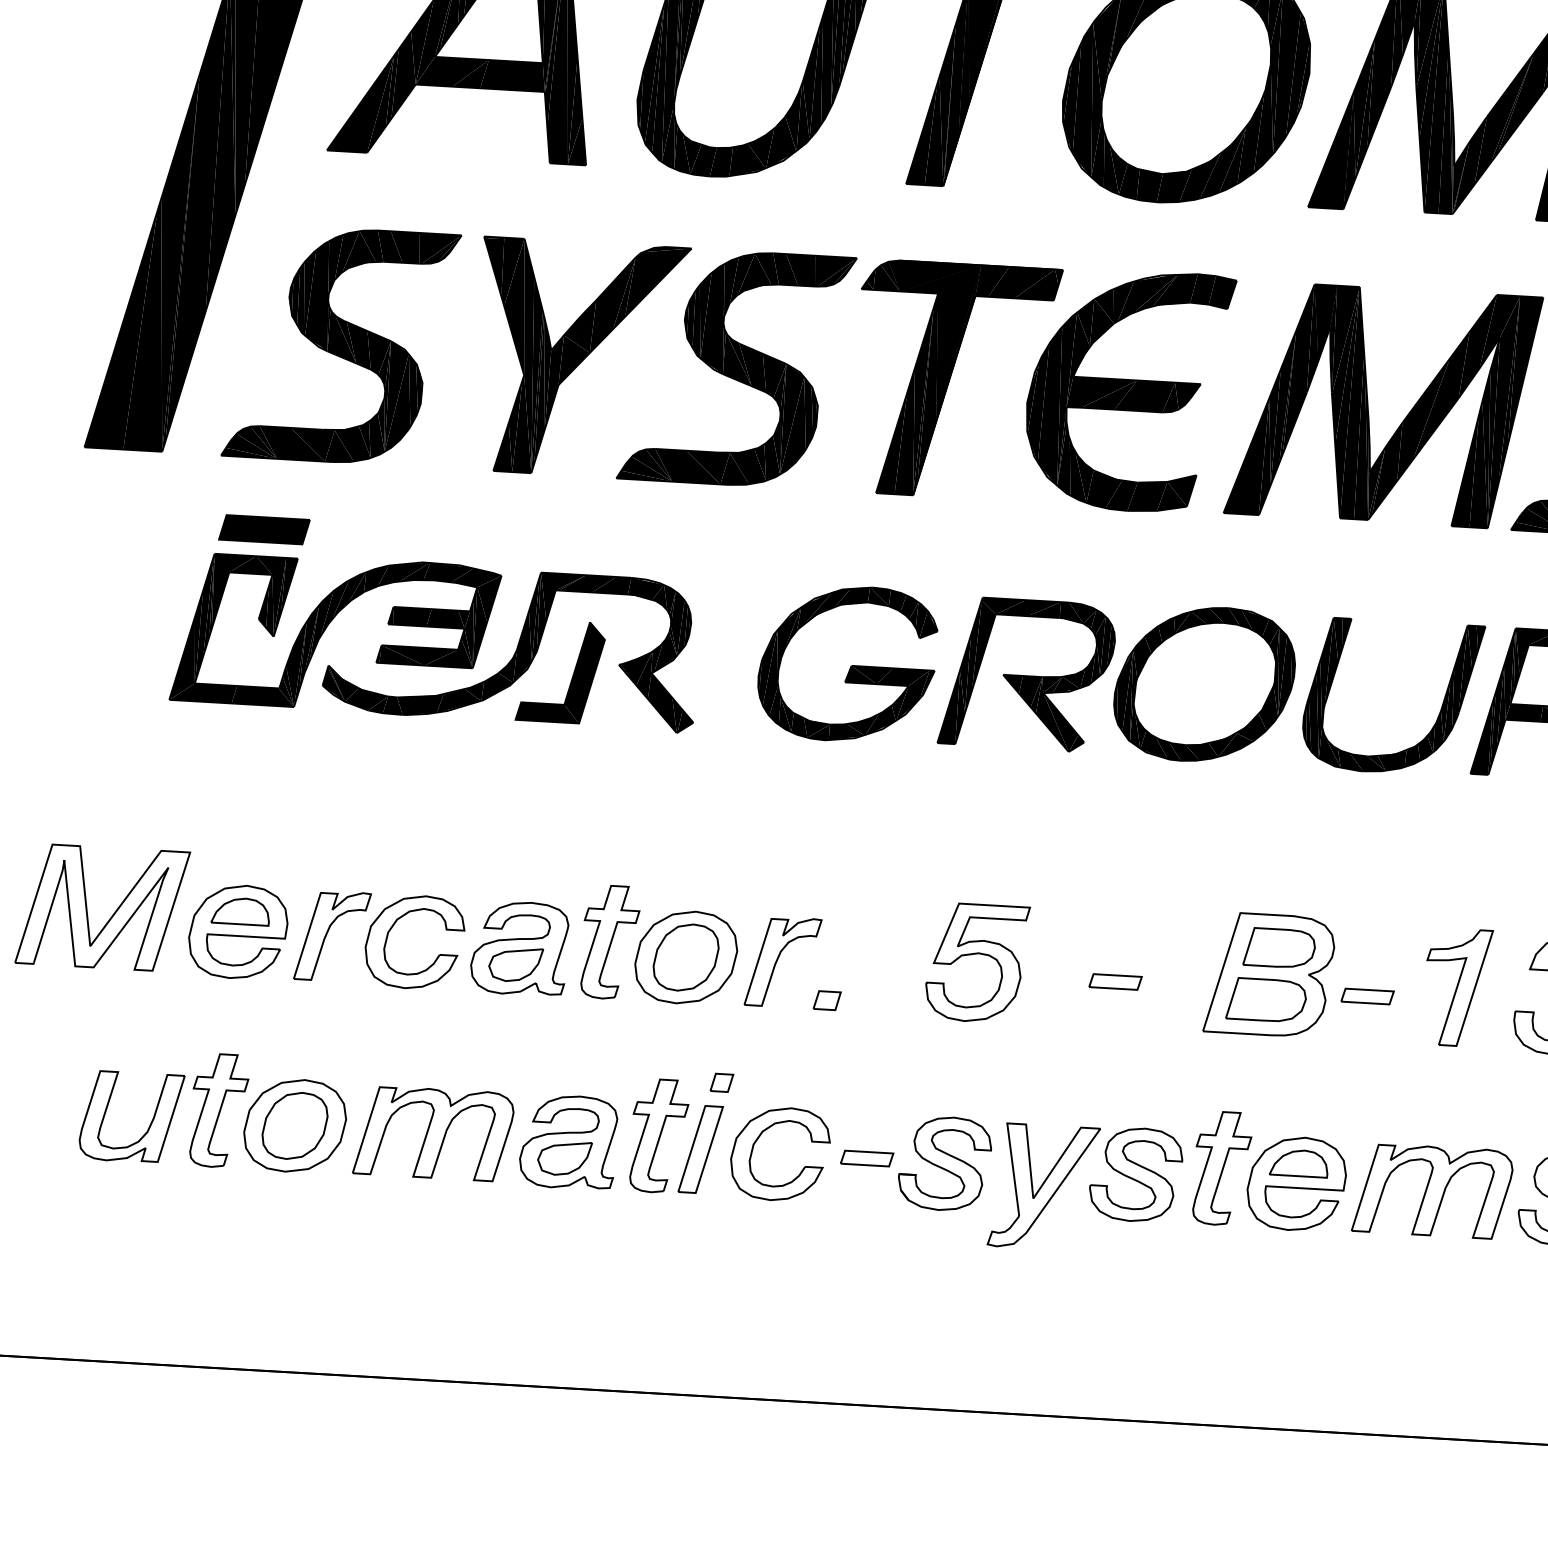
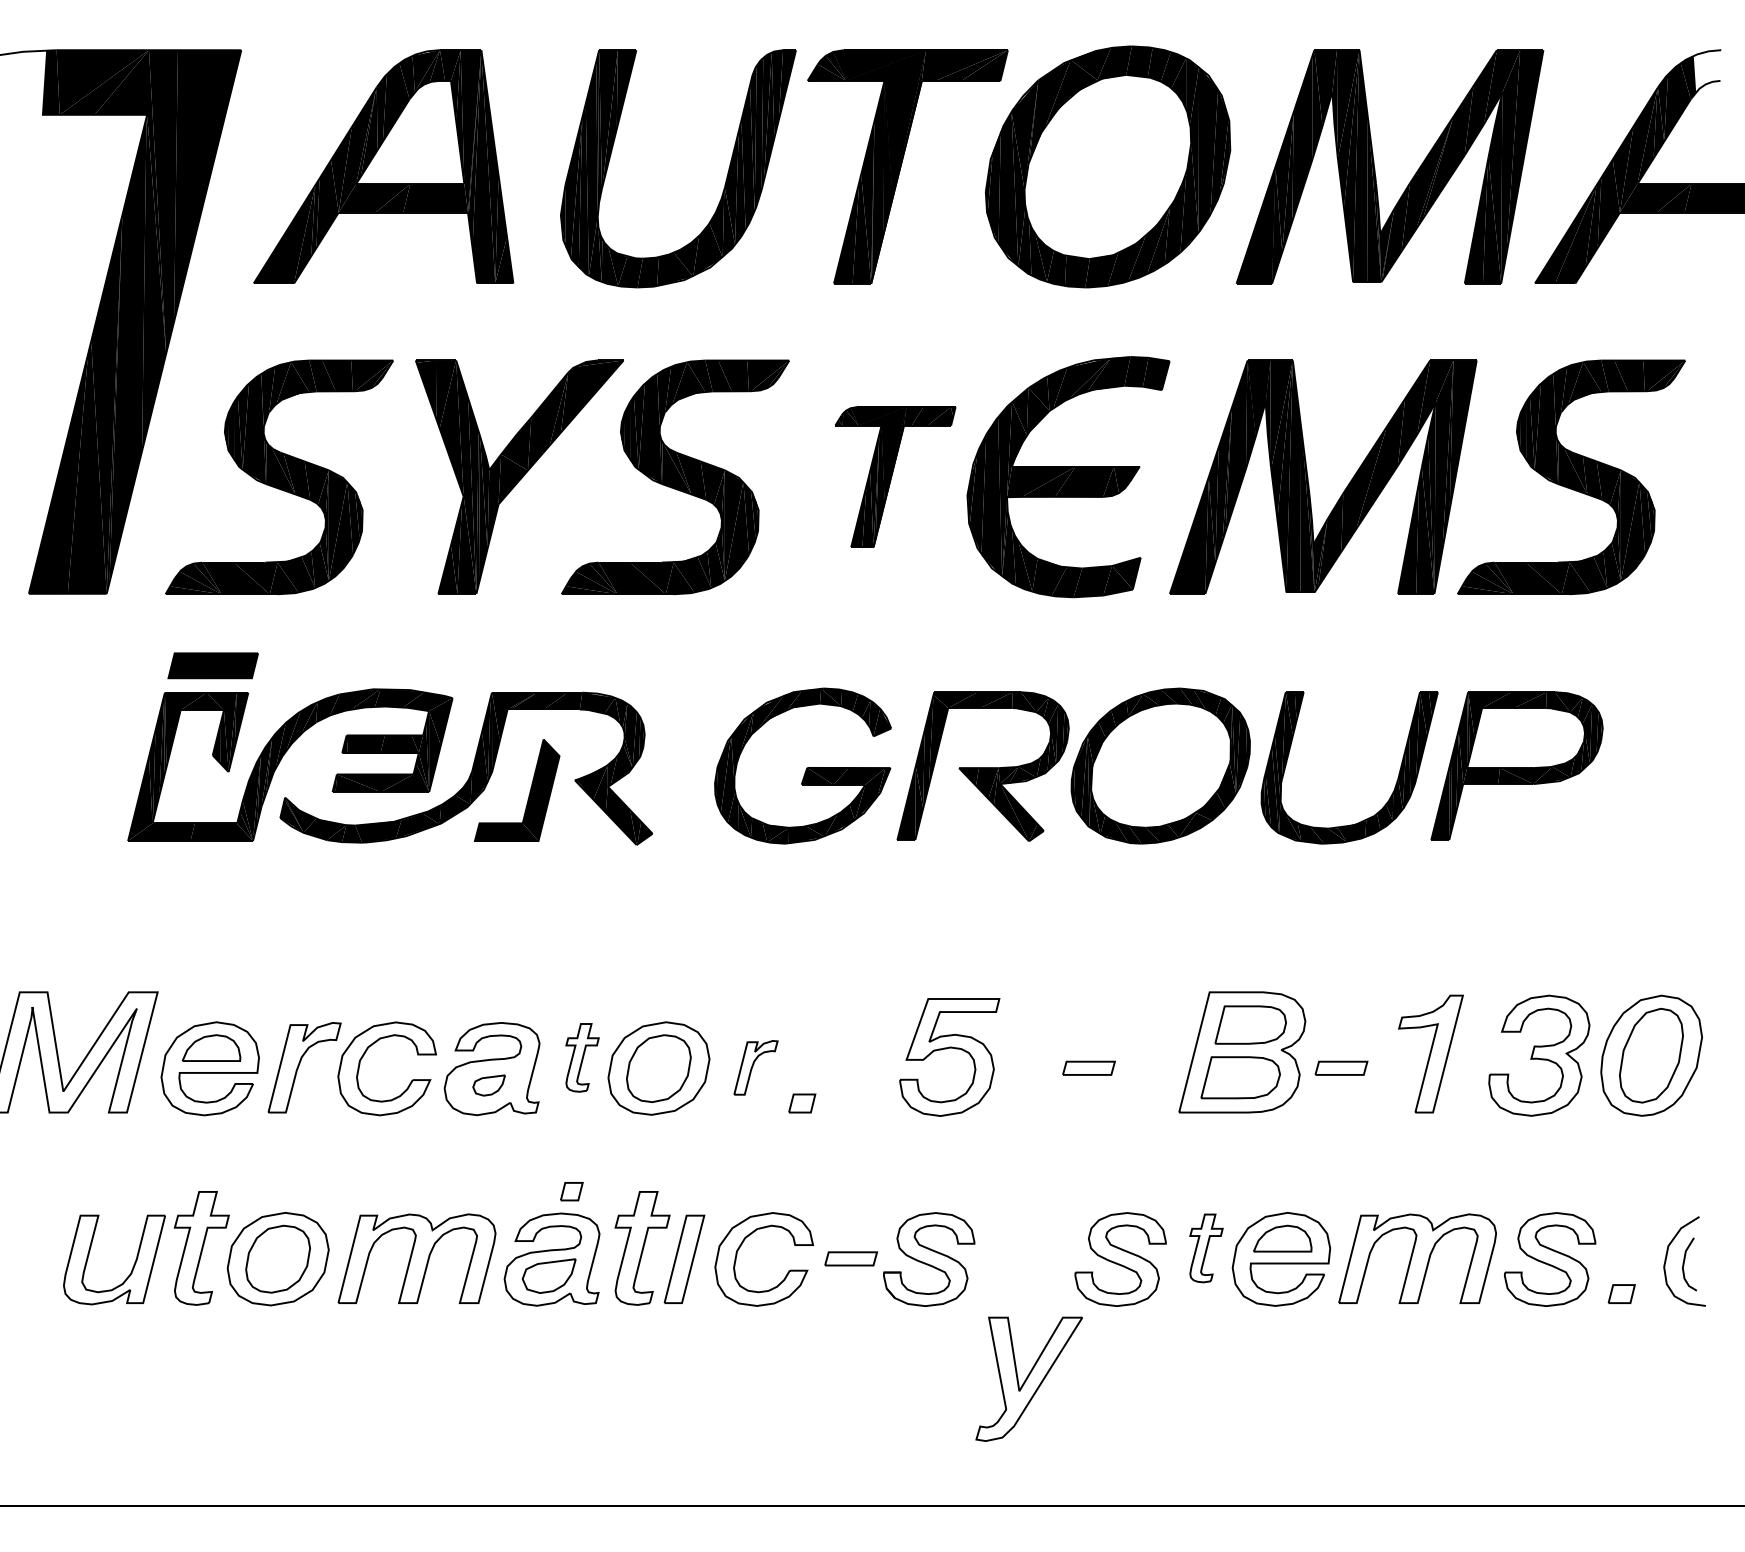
part: (956, 380) -> (895, 476), size x0.6
part: (610, 942) -> (582, 1057), size x0.6
part: (782, 962) -> (755, 1067), size x0.6
part: (515, 964) -> (488, 1085), size x0.6
part: (721, 1082) -> (571, 1191), moved
part: (1222, 1168) -> (1206, 1248), size x0.6
part: (1043, 1186) -> (1028, 1378), moved

